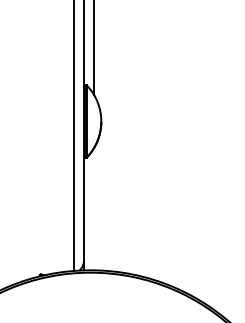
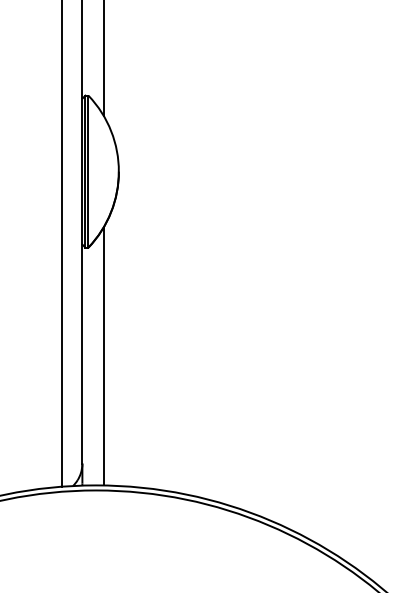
line: (94, 208) -> (104, 355), added

